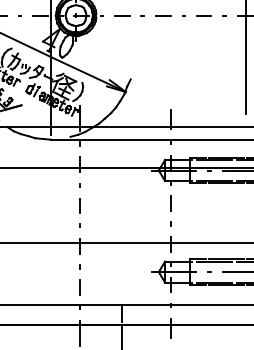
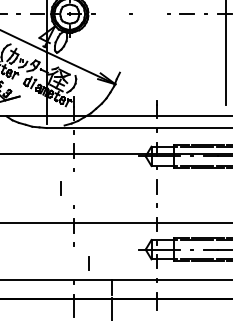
line: (122, 15) -> (112, 14), removed
line: (163, 15) -> (150, 14), removed
line: (79, 205) -> (60, 188), moved
line: (79, 287) -> (88, 263), moved

